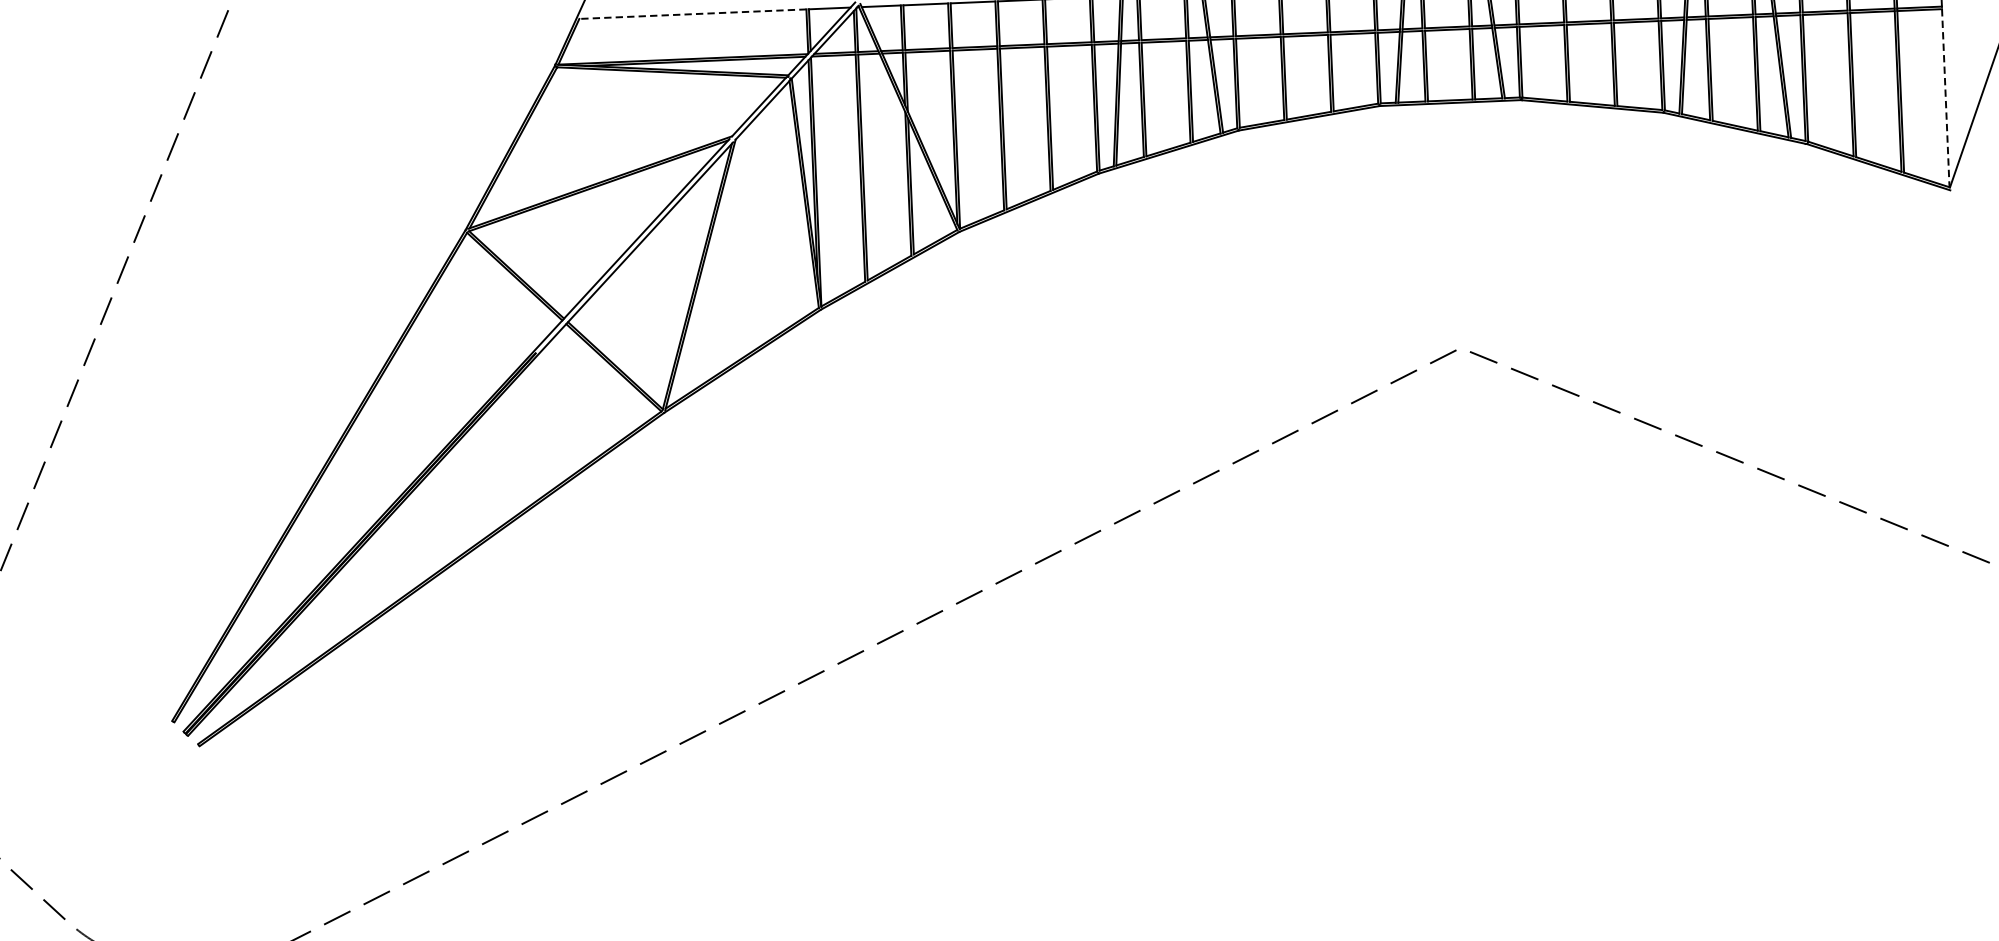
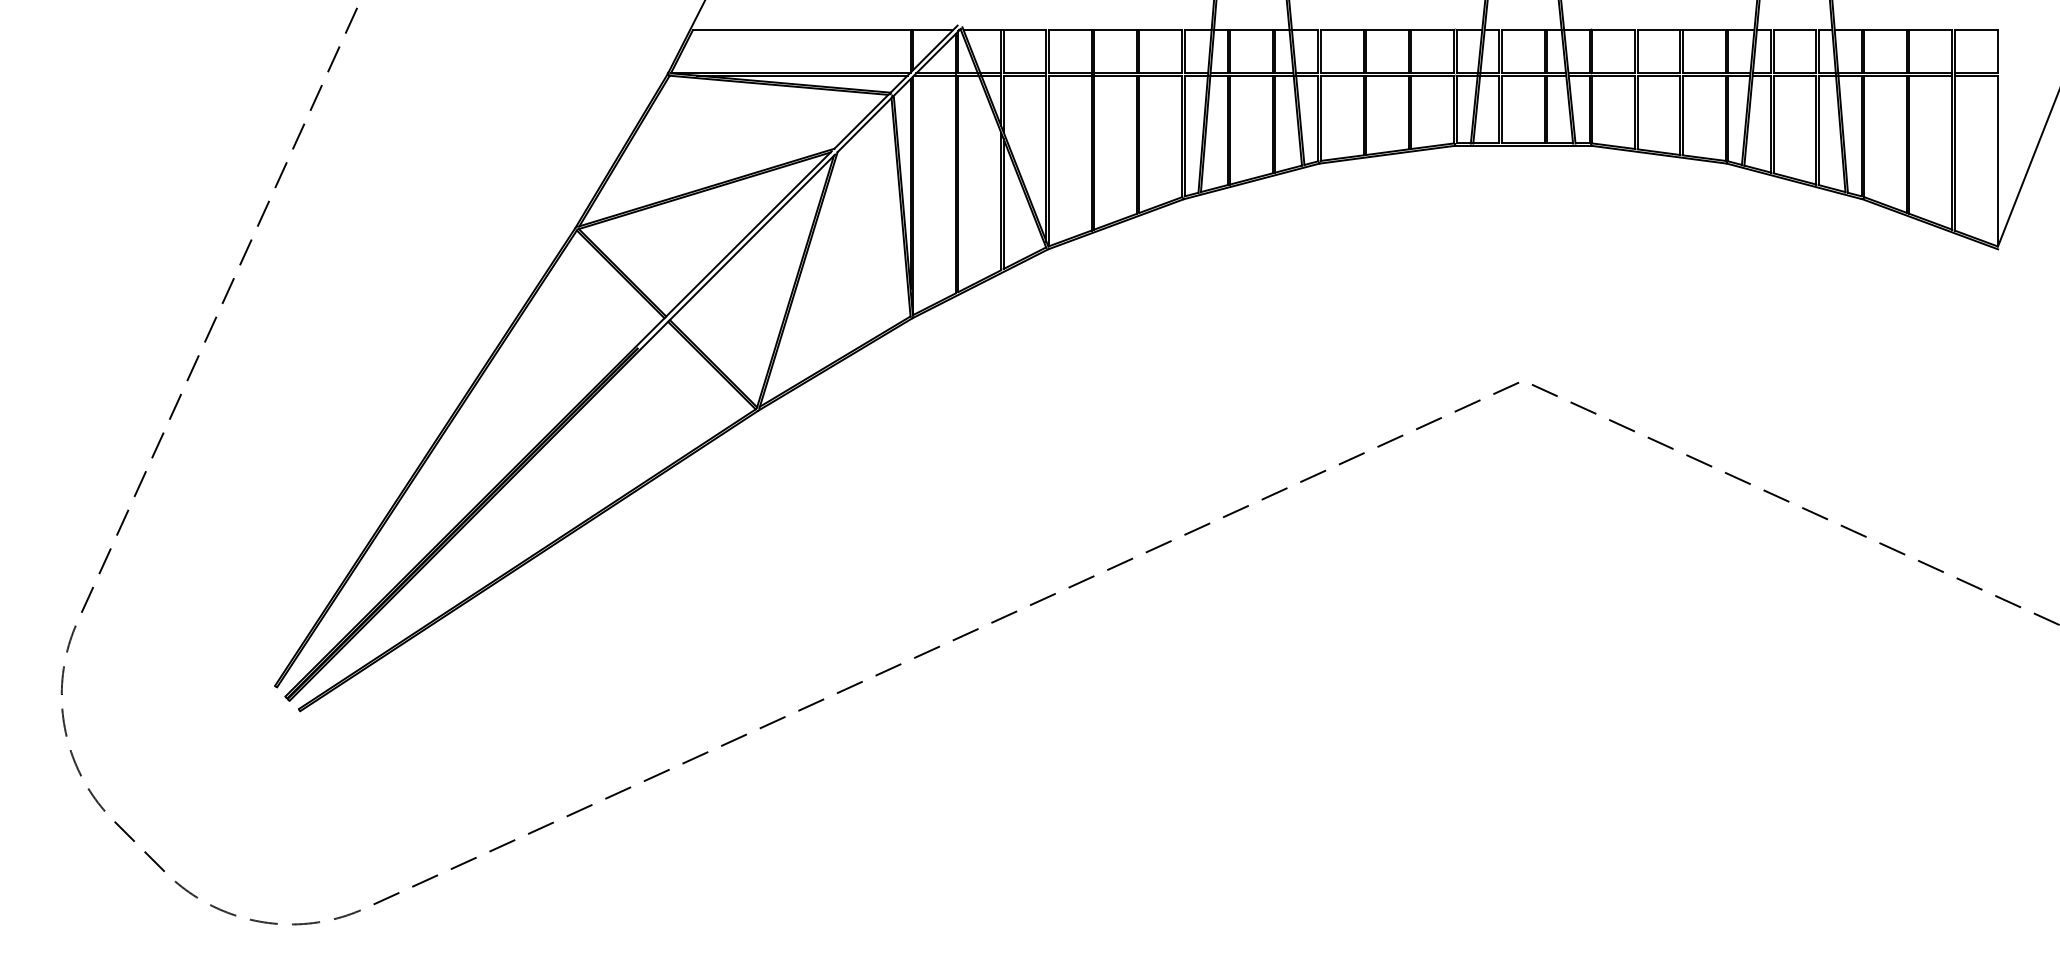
line: (692, 14) -> (801, 30), dashed -> solid
line: (1945, 98) -> (1997, 161), dashed -> solid

